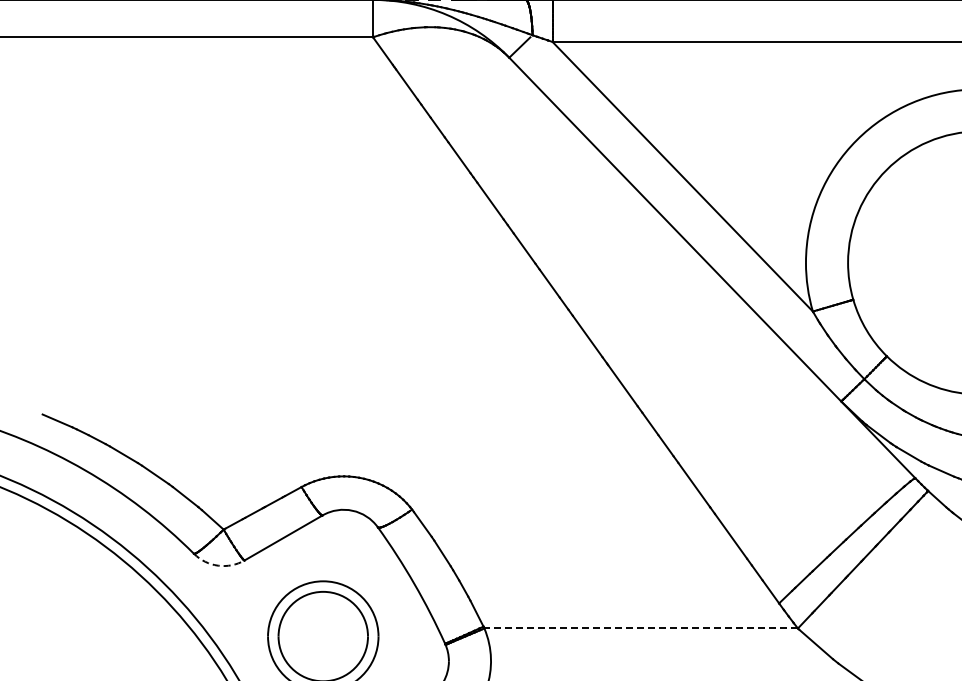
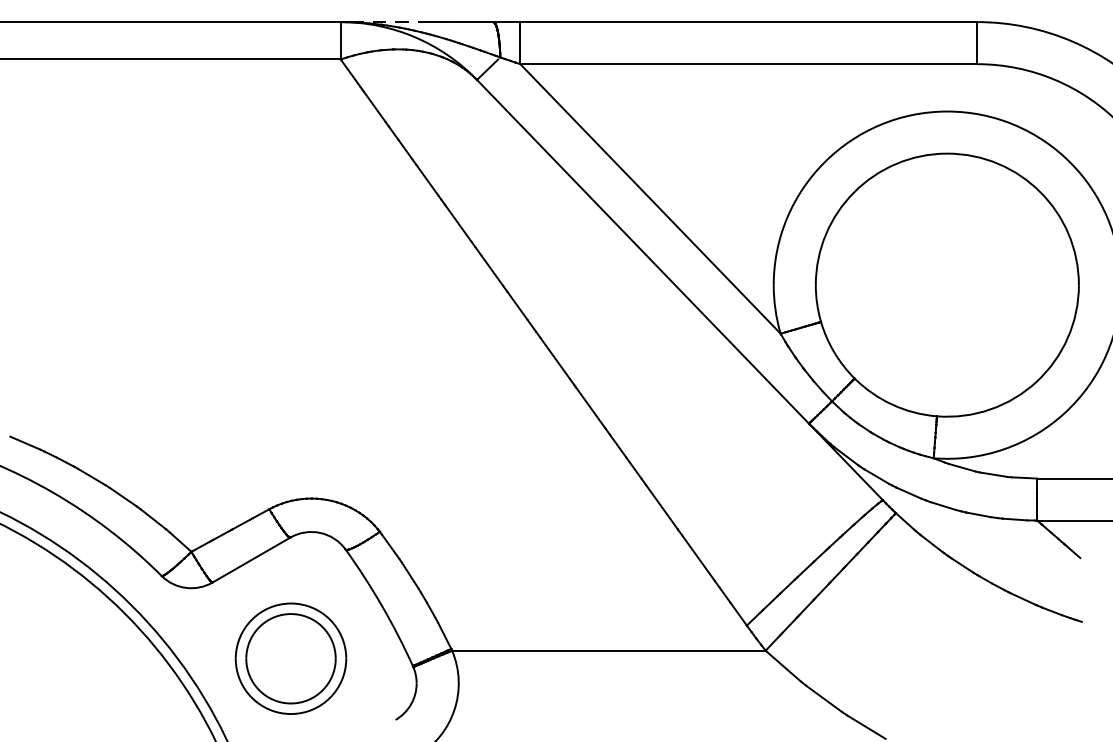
arc: (217, 565) -> (185, 587), dashed -> solid
line: (640, 628) -> (608, 650), dashed -> solid

